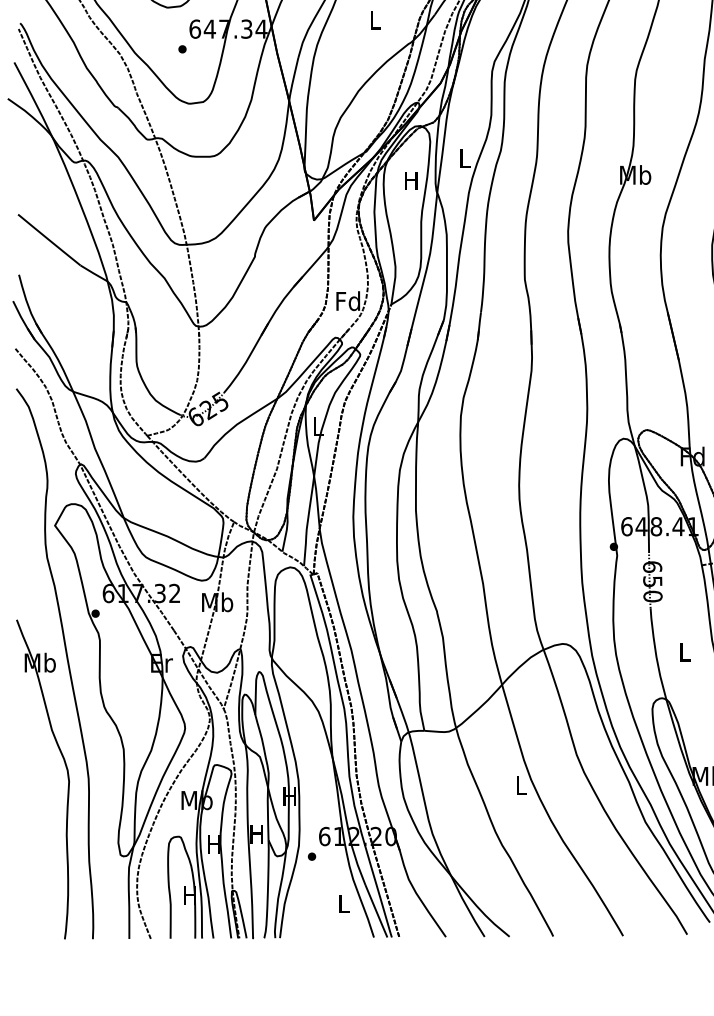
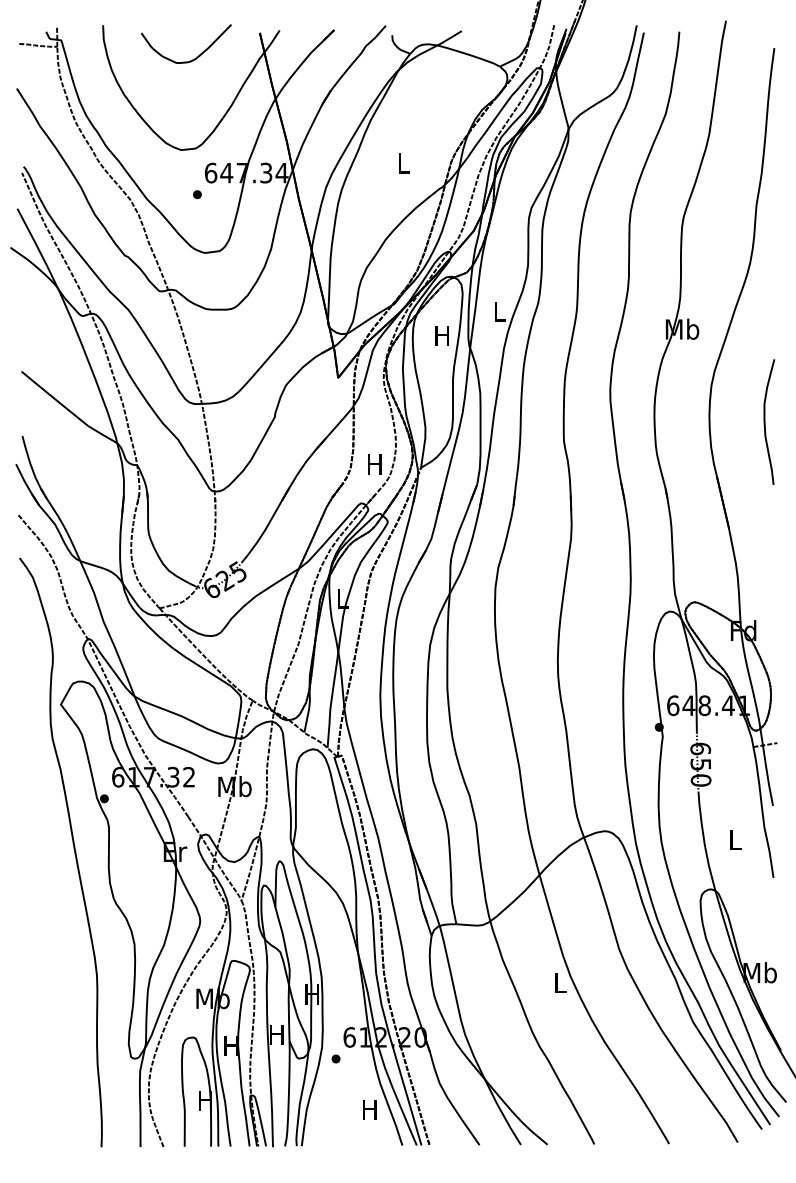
text: (347, 300) -> (374, 463), Fd -> H
part: (67, 779) -> (74, 976), removed
text: (343, 903) -> (369, 1109), L -> H

